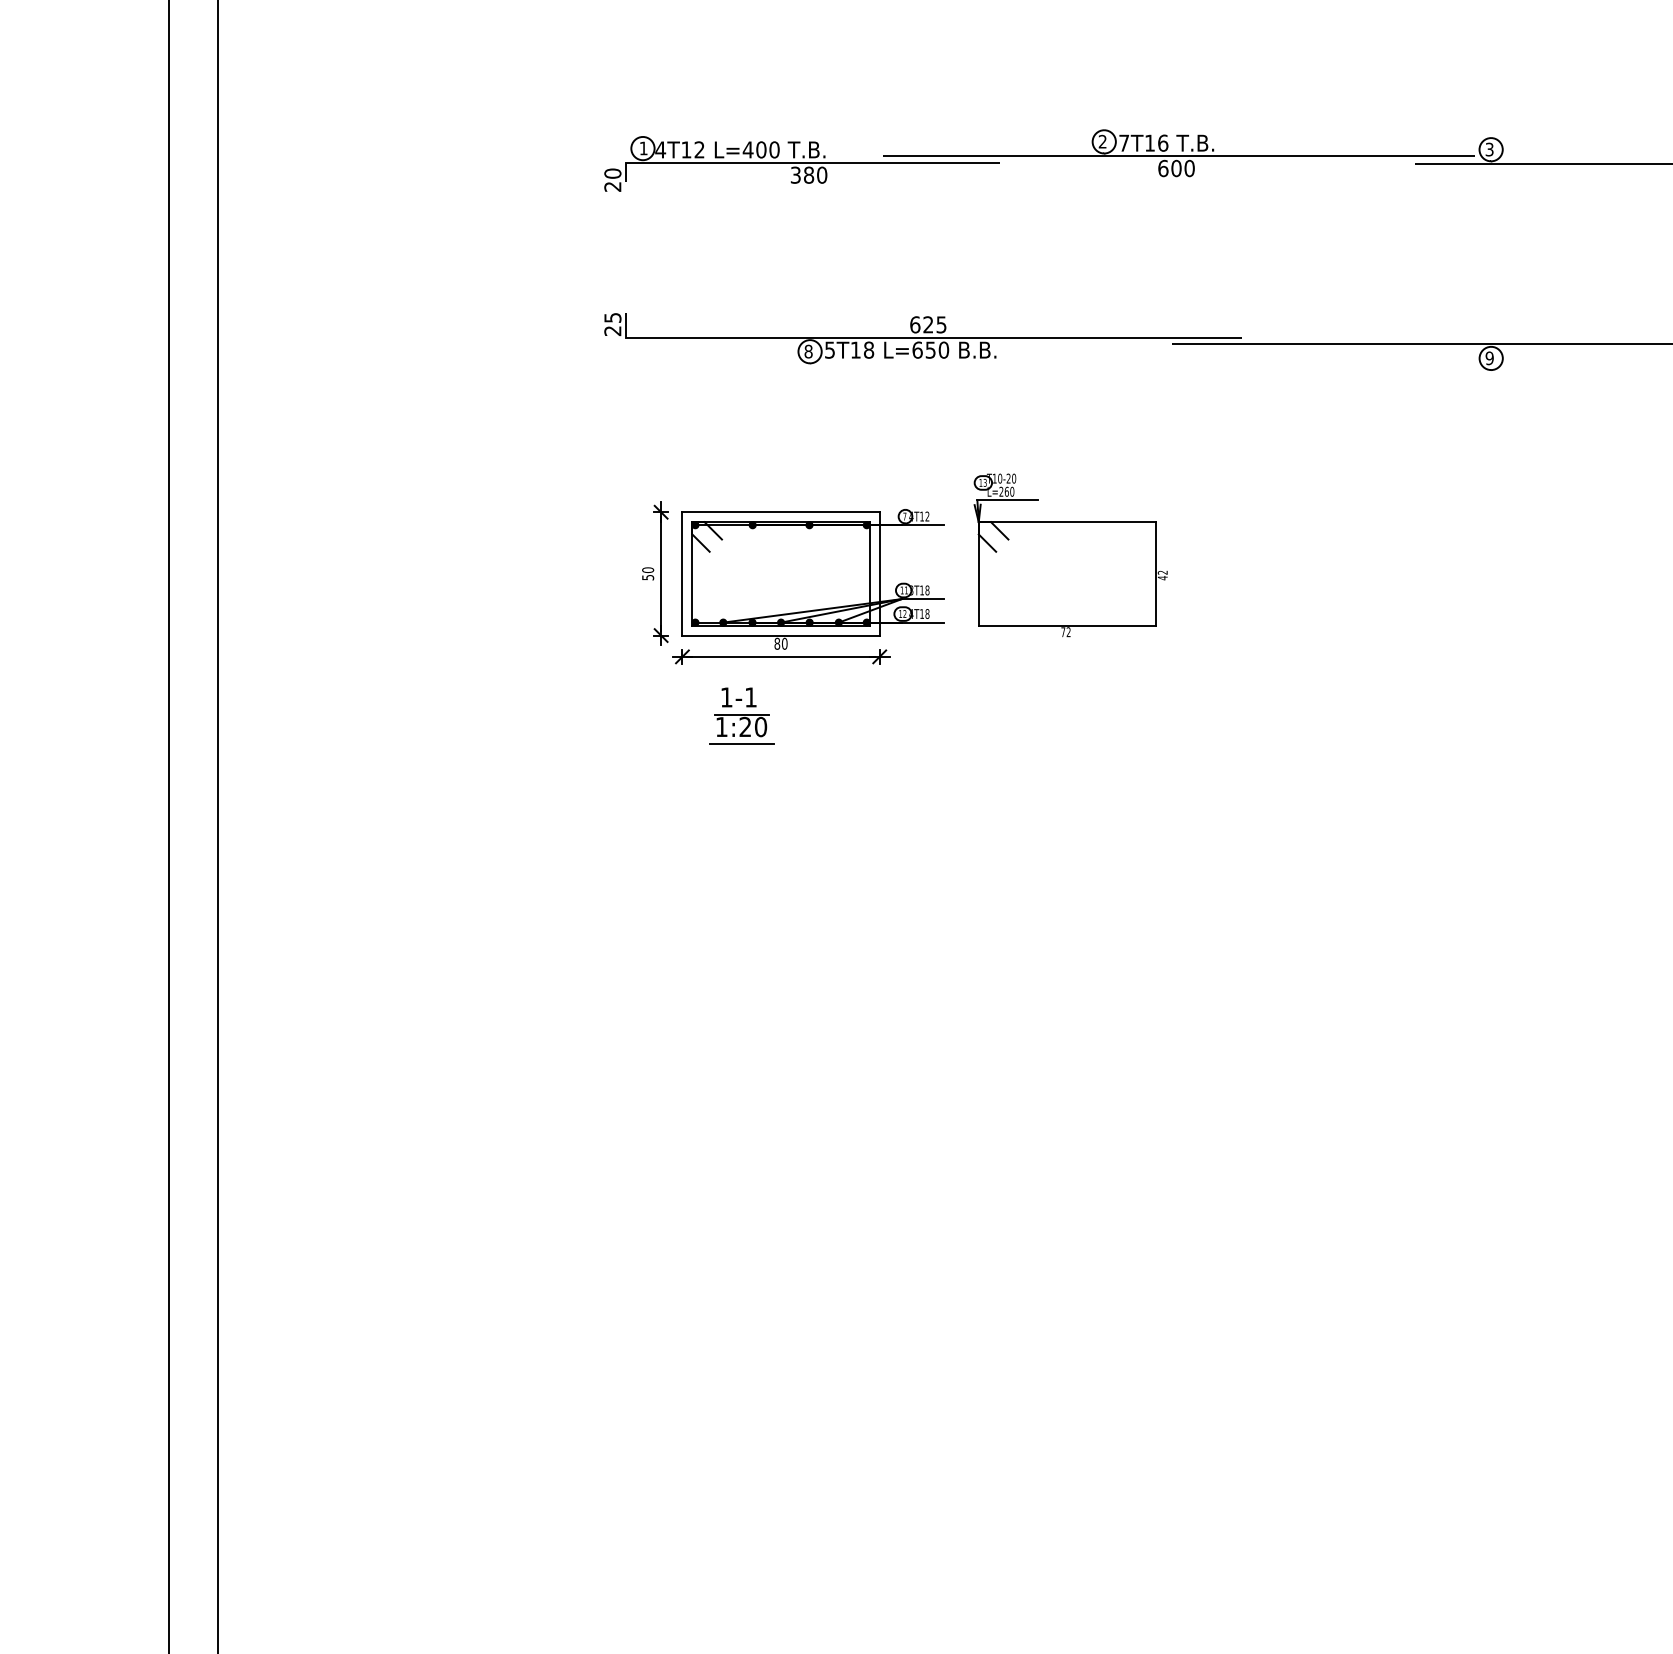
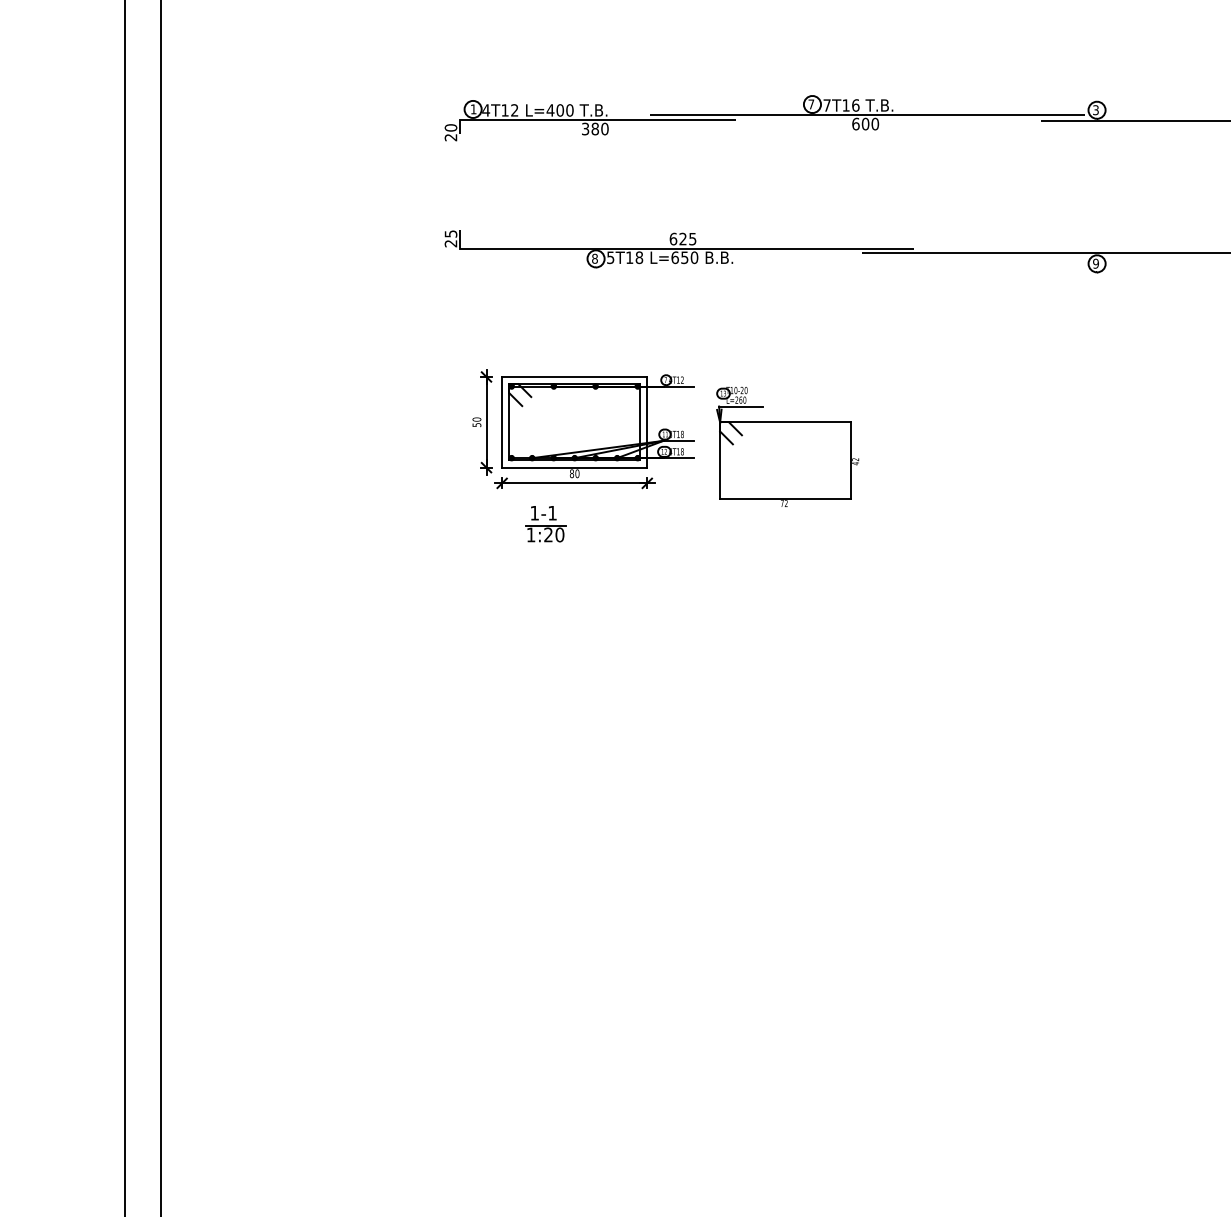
text: (1102, 141) -> (811, 104), 2 -> 7
part: (1070, 555) -> (787, 447), moved
line: (741, 744) -> (545, 547), removed

